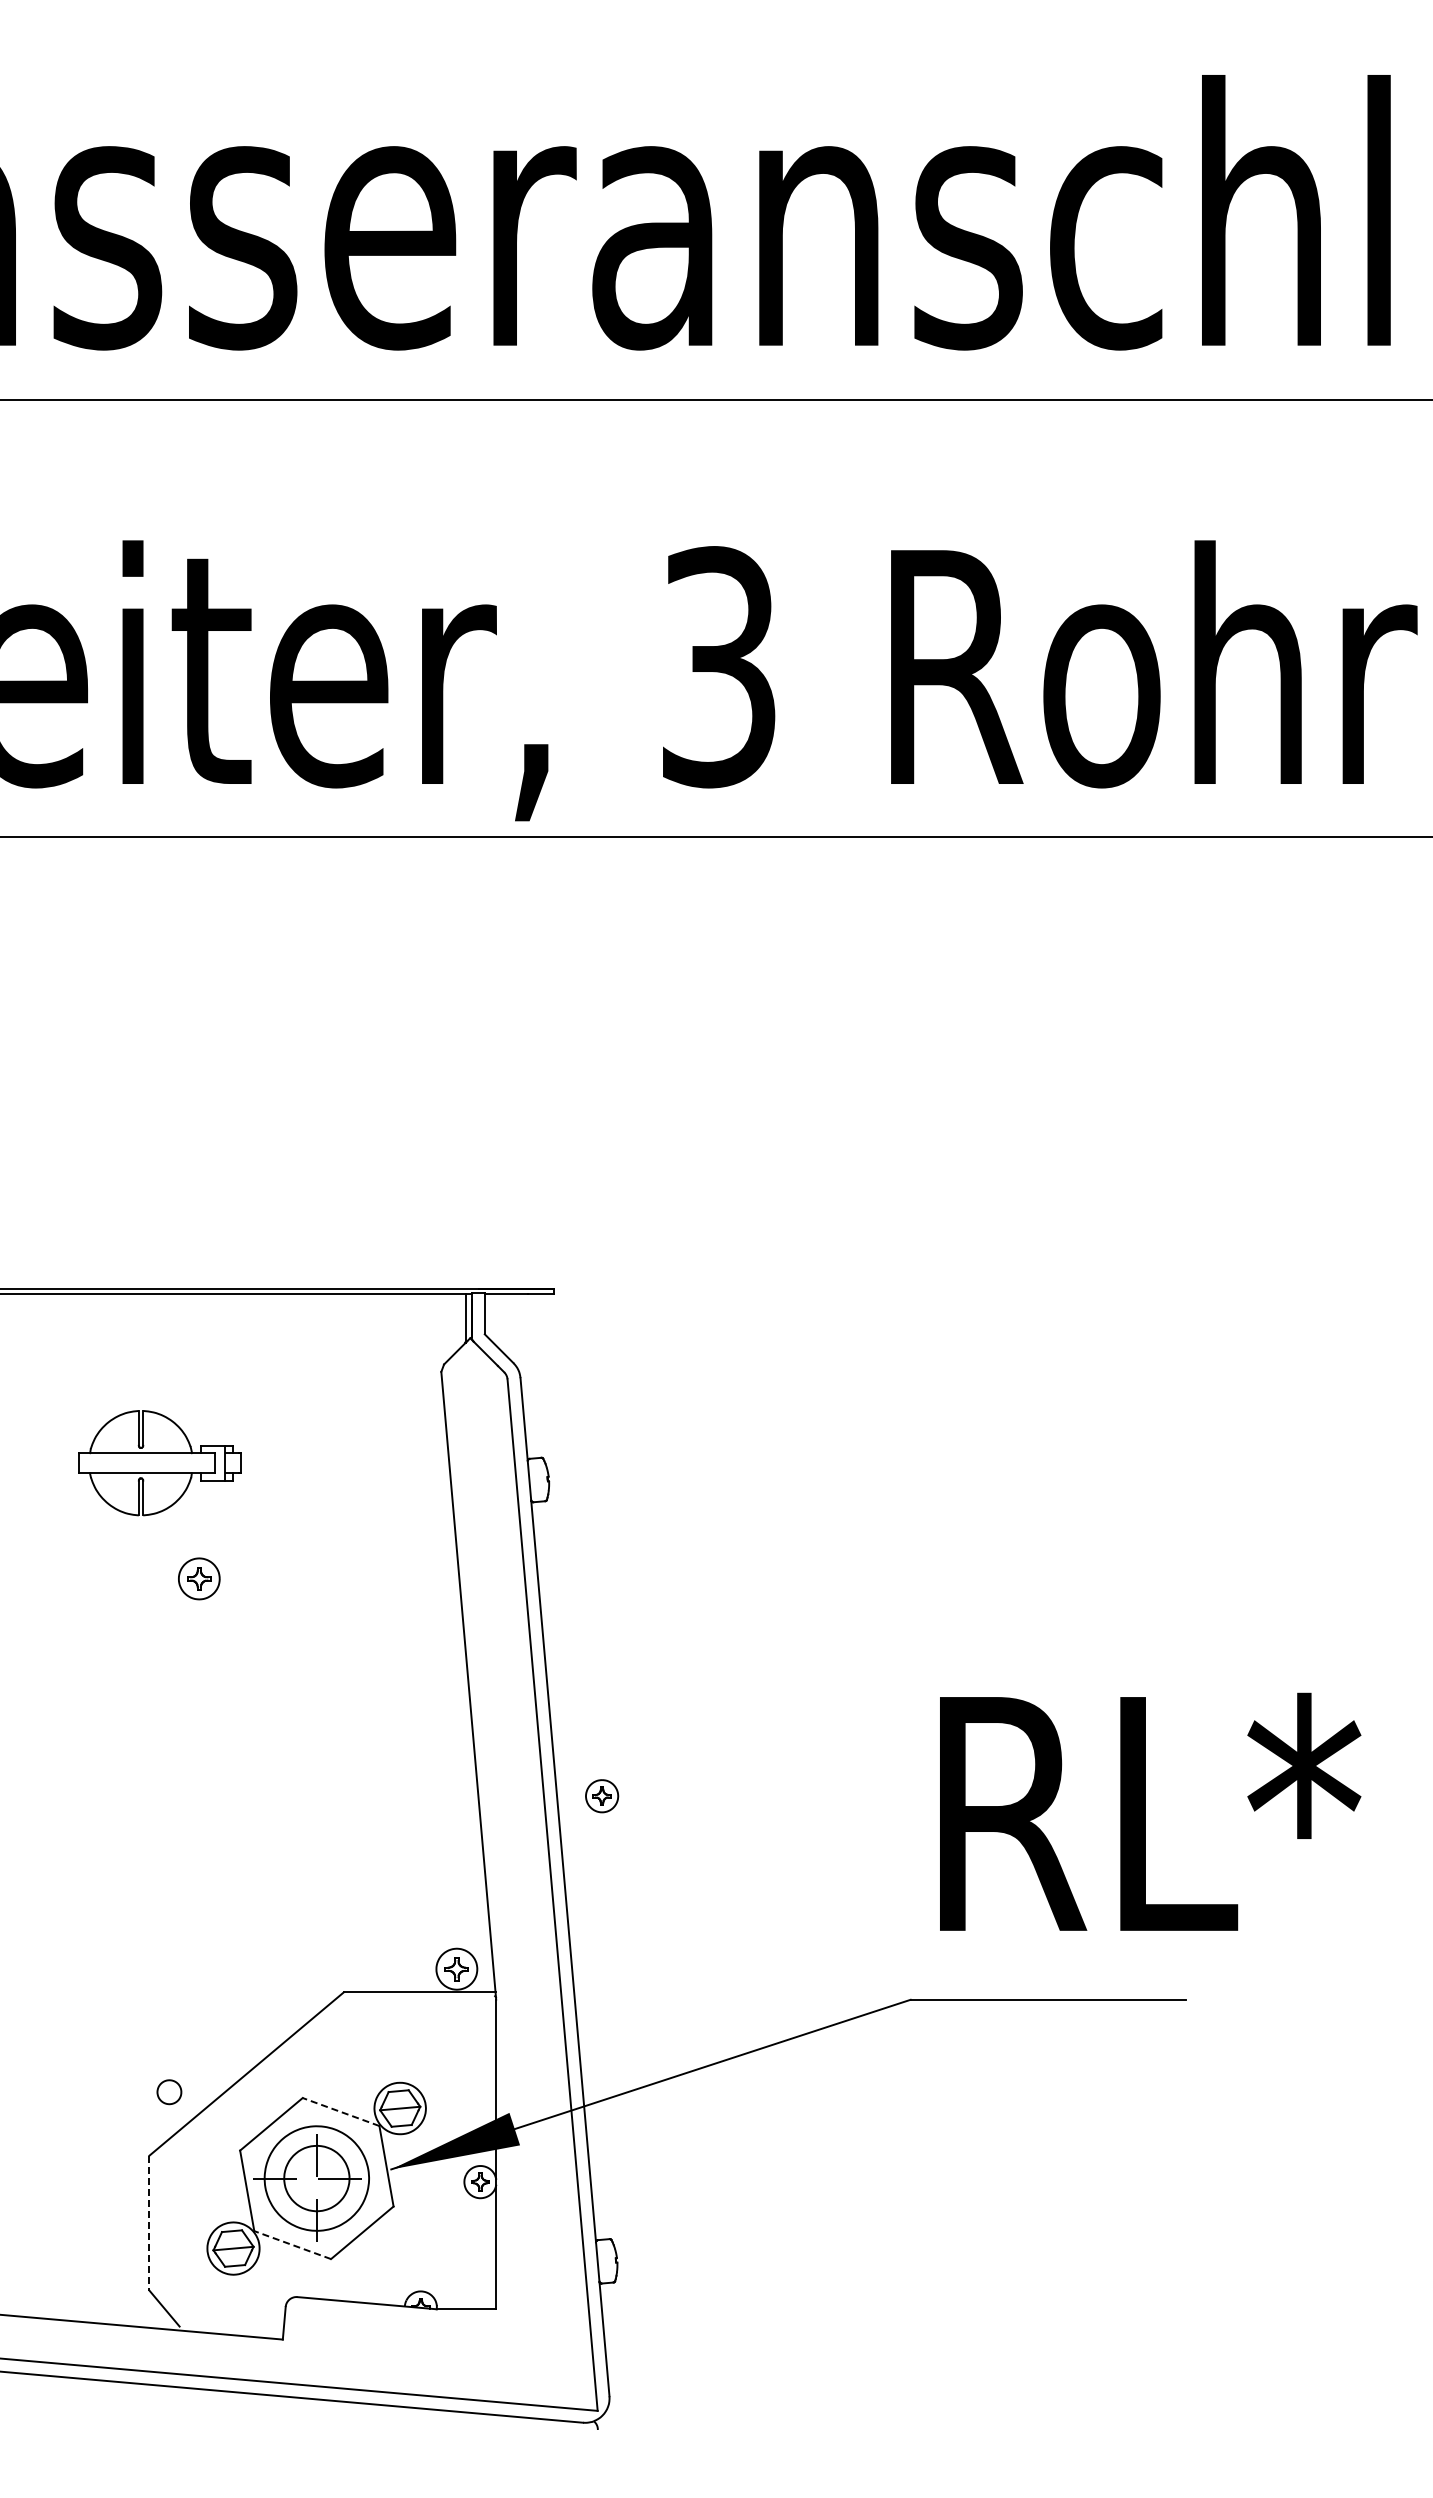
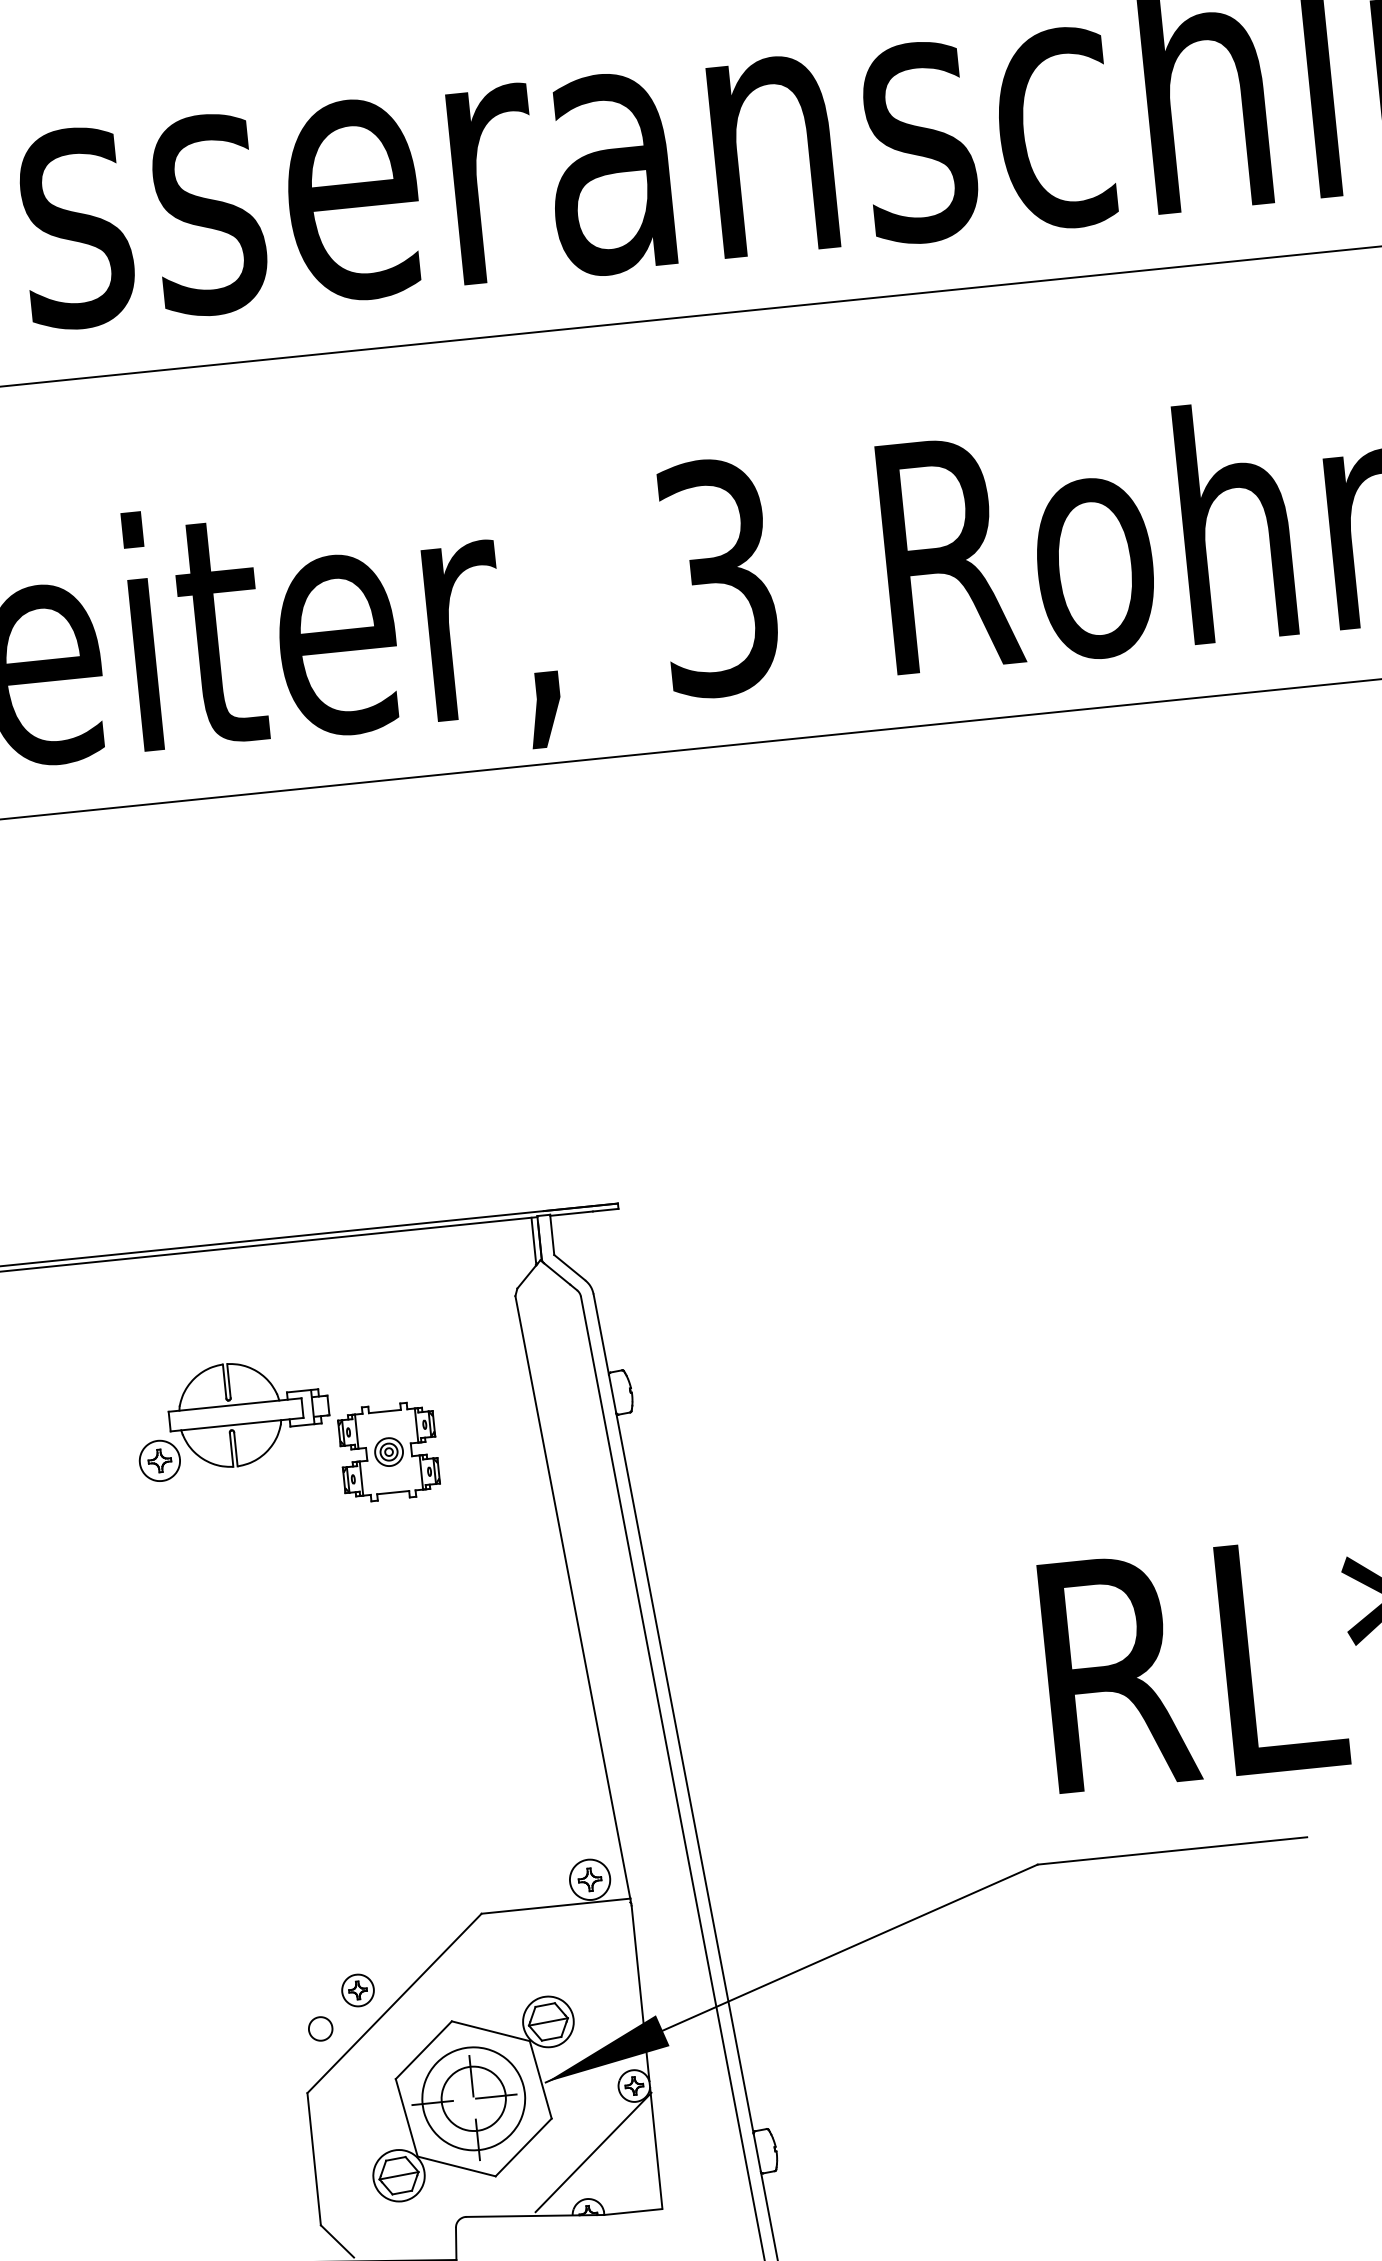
part: (297, 1516) -> (388, 1452), added
part: (199, 1578) -> (160, 1460), moved
part: (602, 1796) -> (358, 1990), moved
line: (341, 2112) -> (491, 2031), dashed -> solid
line: (149, 2223) -> (314, 2159), dashed -> solid
line: (432, 2244) -> (593, 2151), added
line: (292, 2245) -> (456, 2166), dashed -> solid

